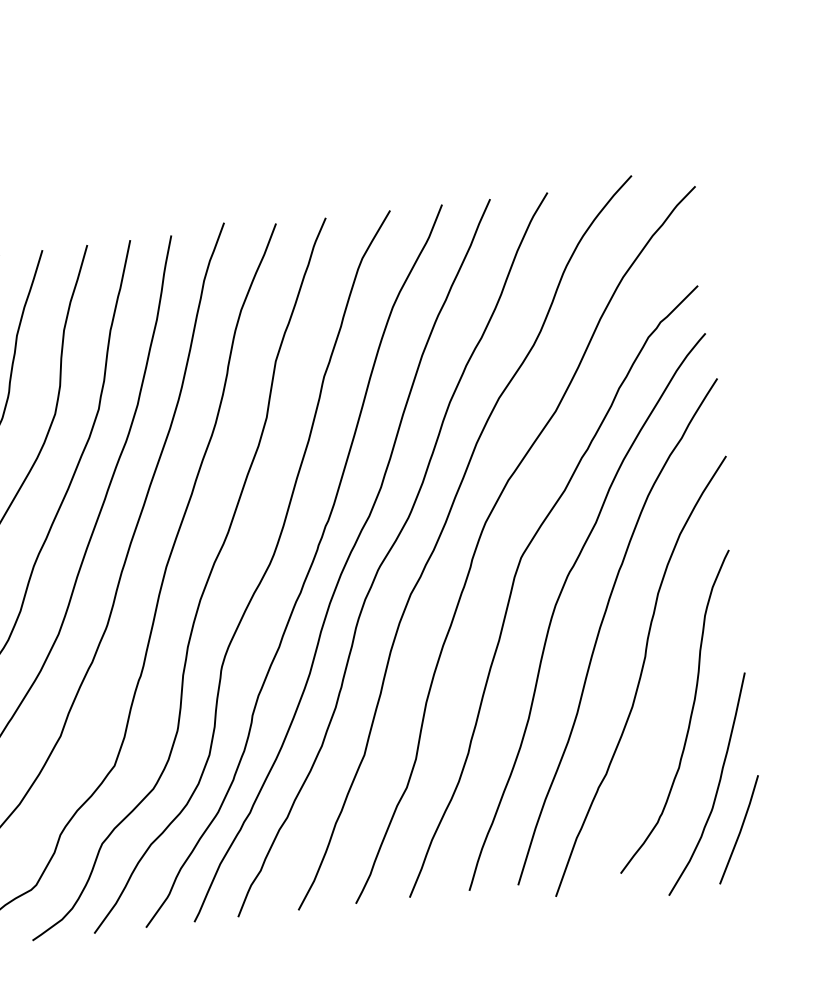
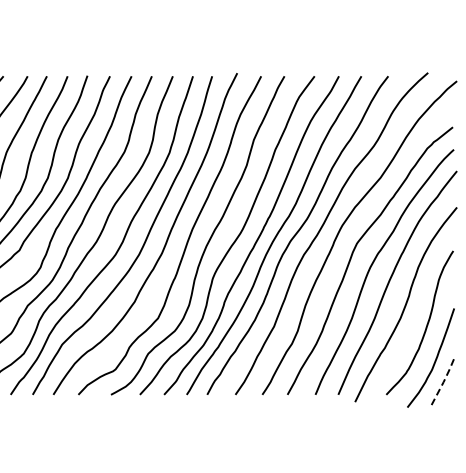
line: (741, 828) -> (444, 380), solid -> dashed

